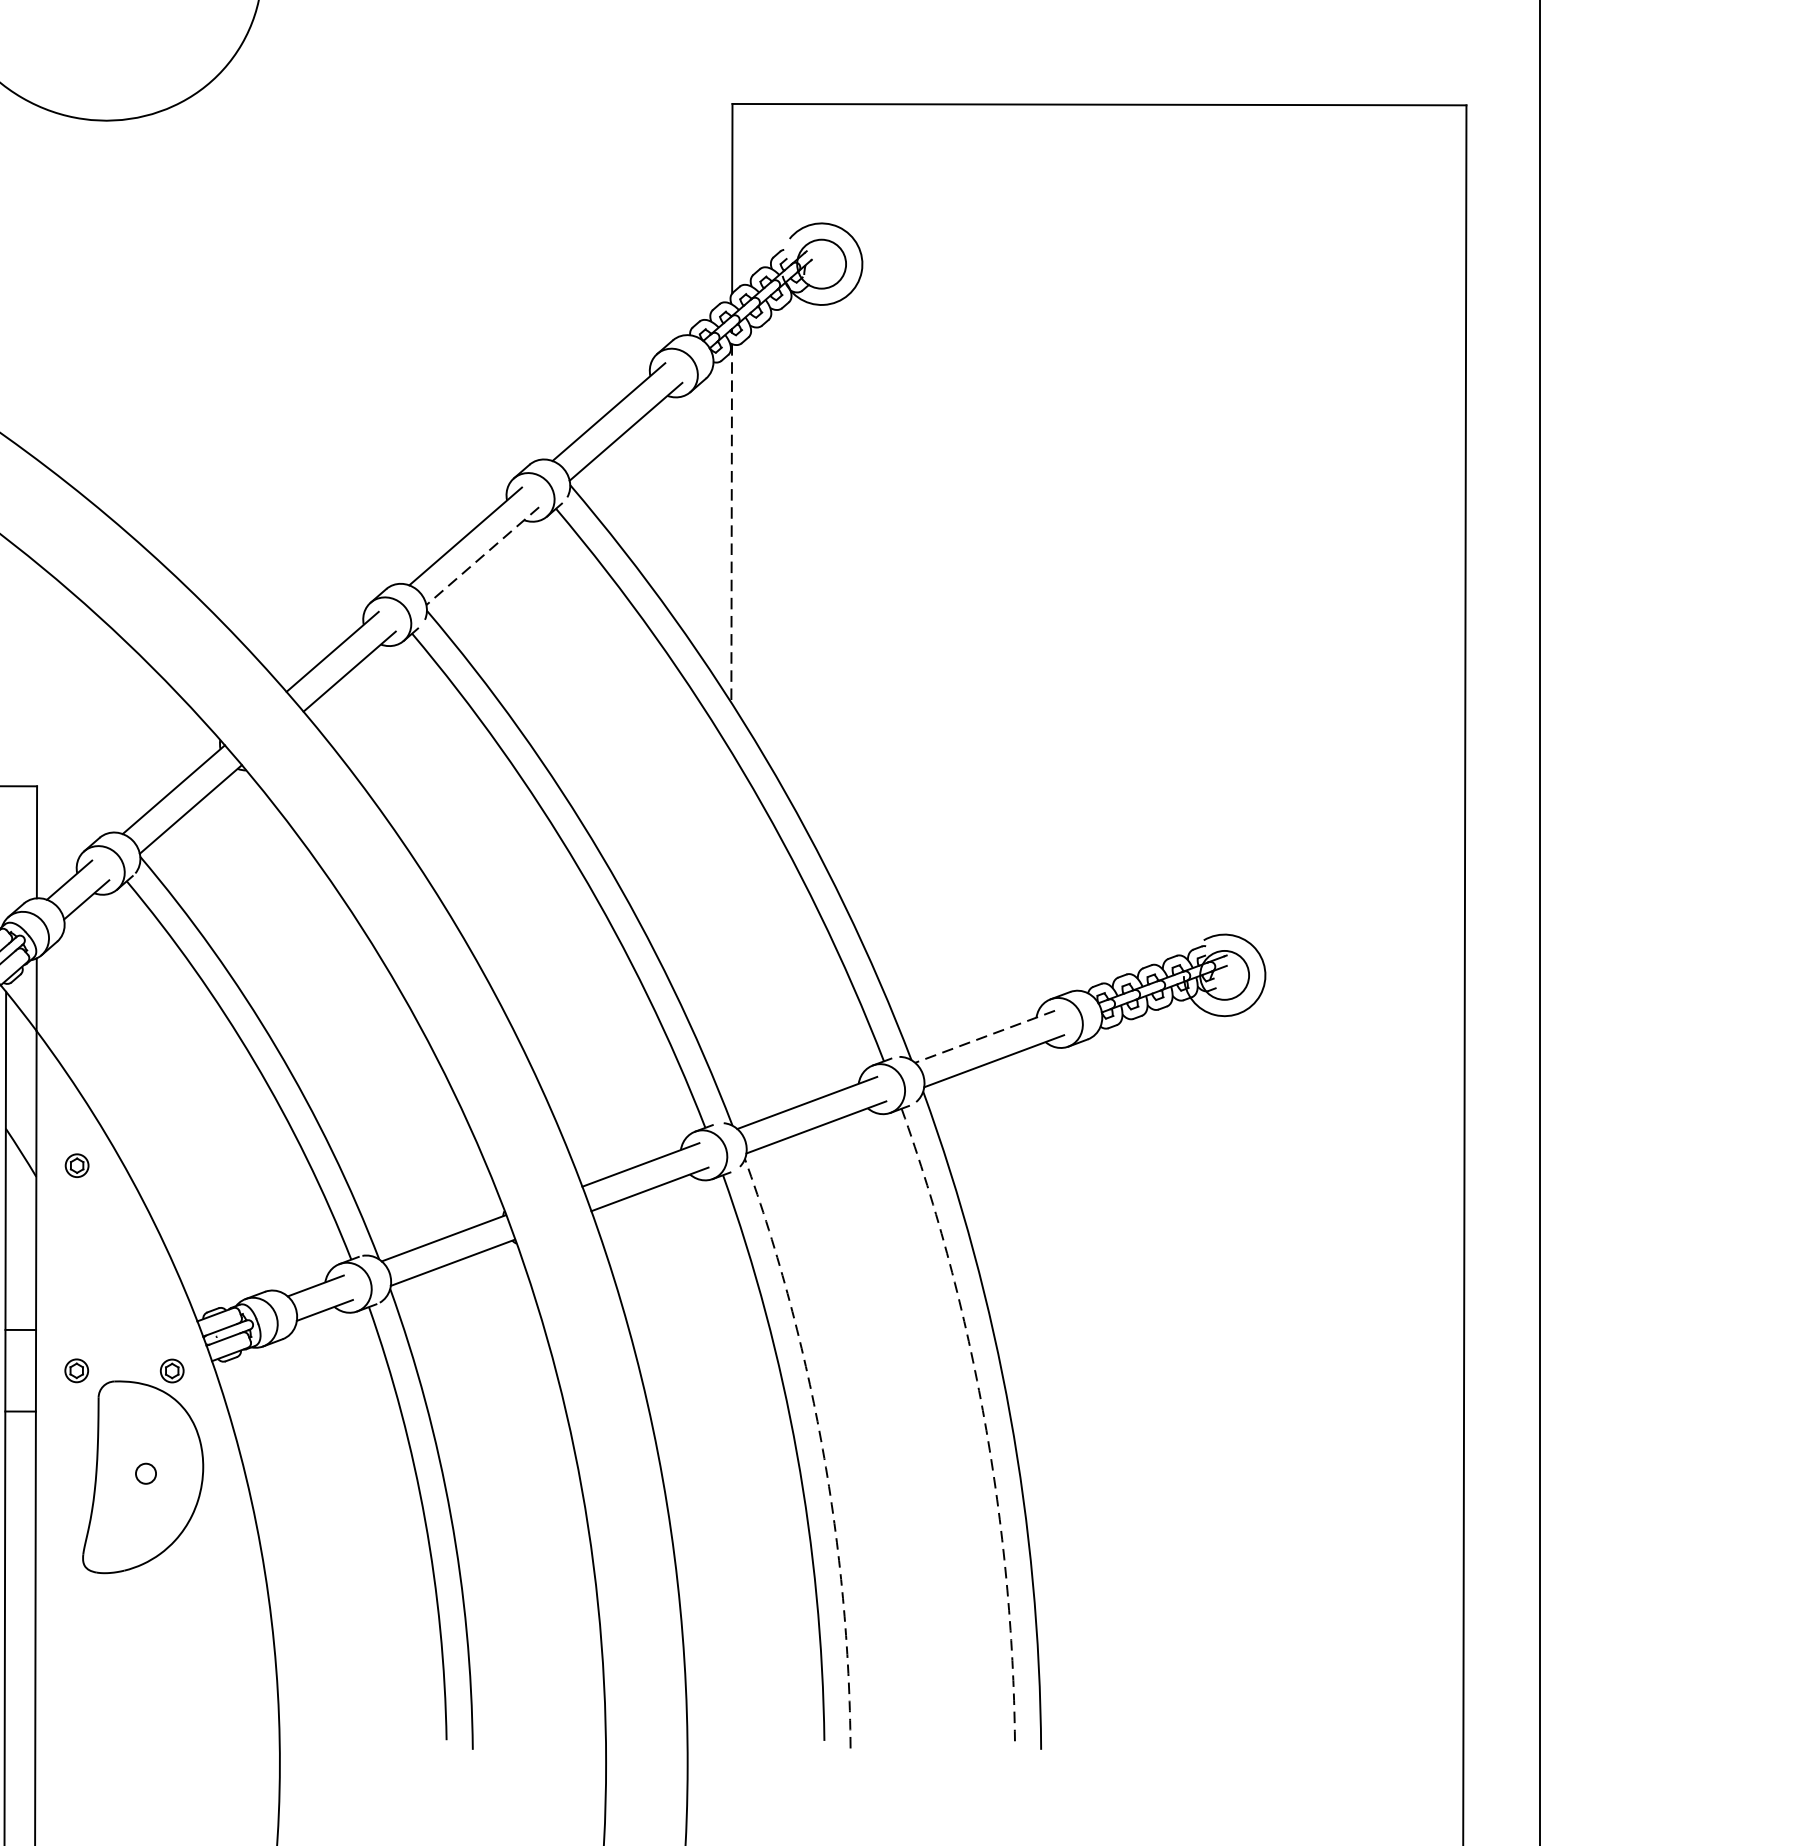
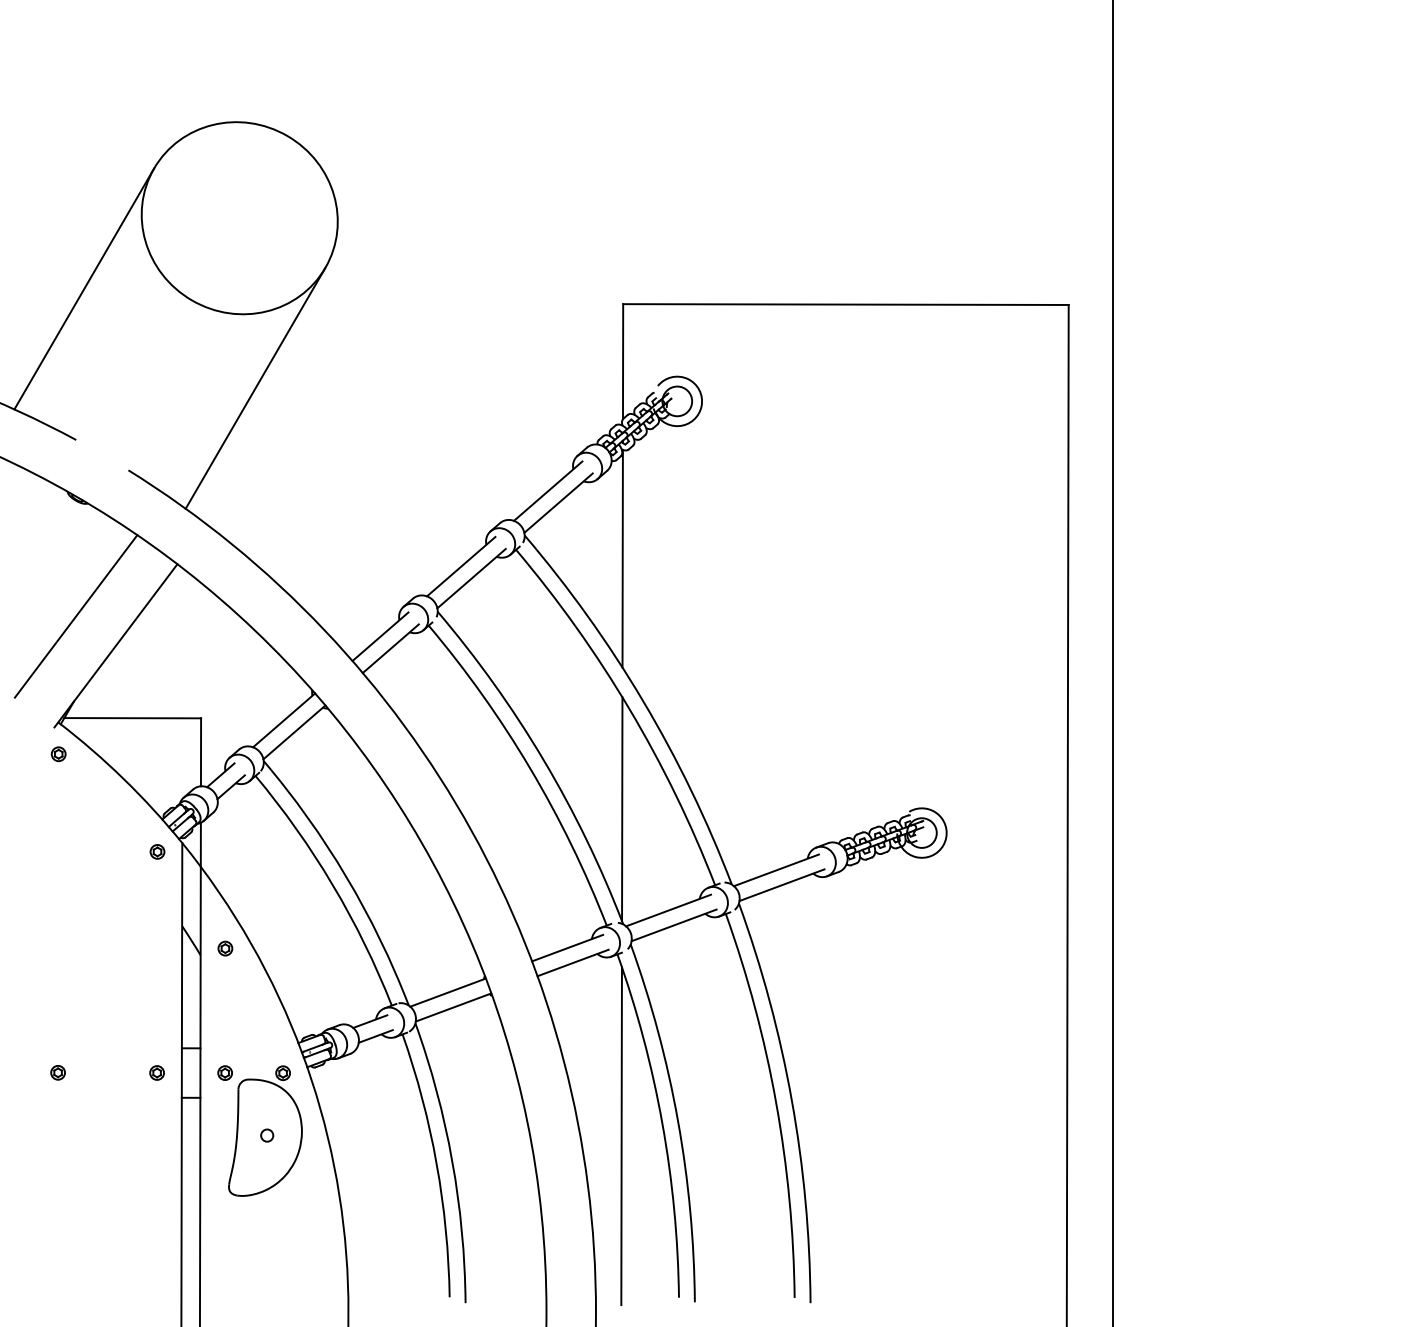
line: (126, 241) -> (255, 387), added
line: (731, 523) -> (622, 558), dashed -> solid
line: (482, 555) -> (471, 578), dashed -> solid
line: (731, 936) -> (622, 809), added
line: (985, 1037) -> (776, 870), dashed -> solid
arc: (985, 1420) -> (776, 1103), dashed -> solid
arc: (821, 1448) -> (677, 1120), dashed -> solid
line: (729, 1475) -> (621, 1136), added

